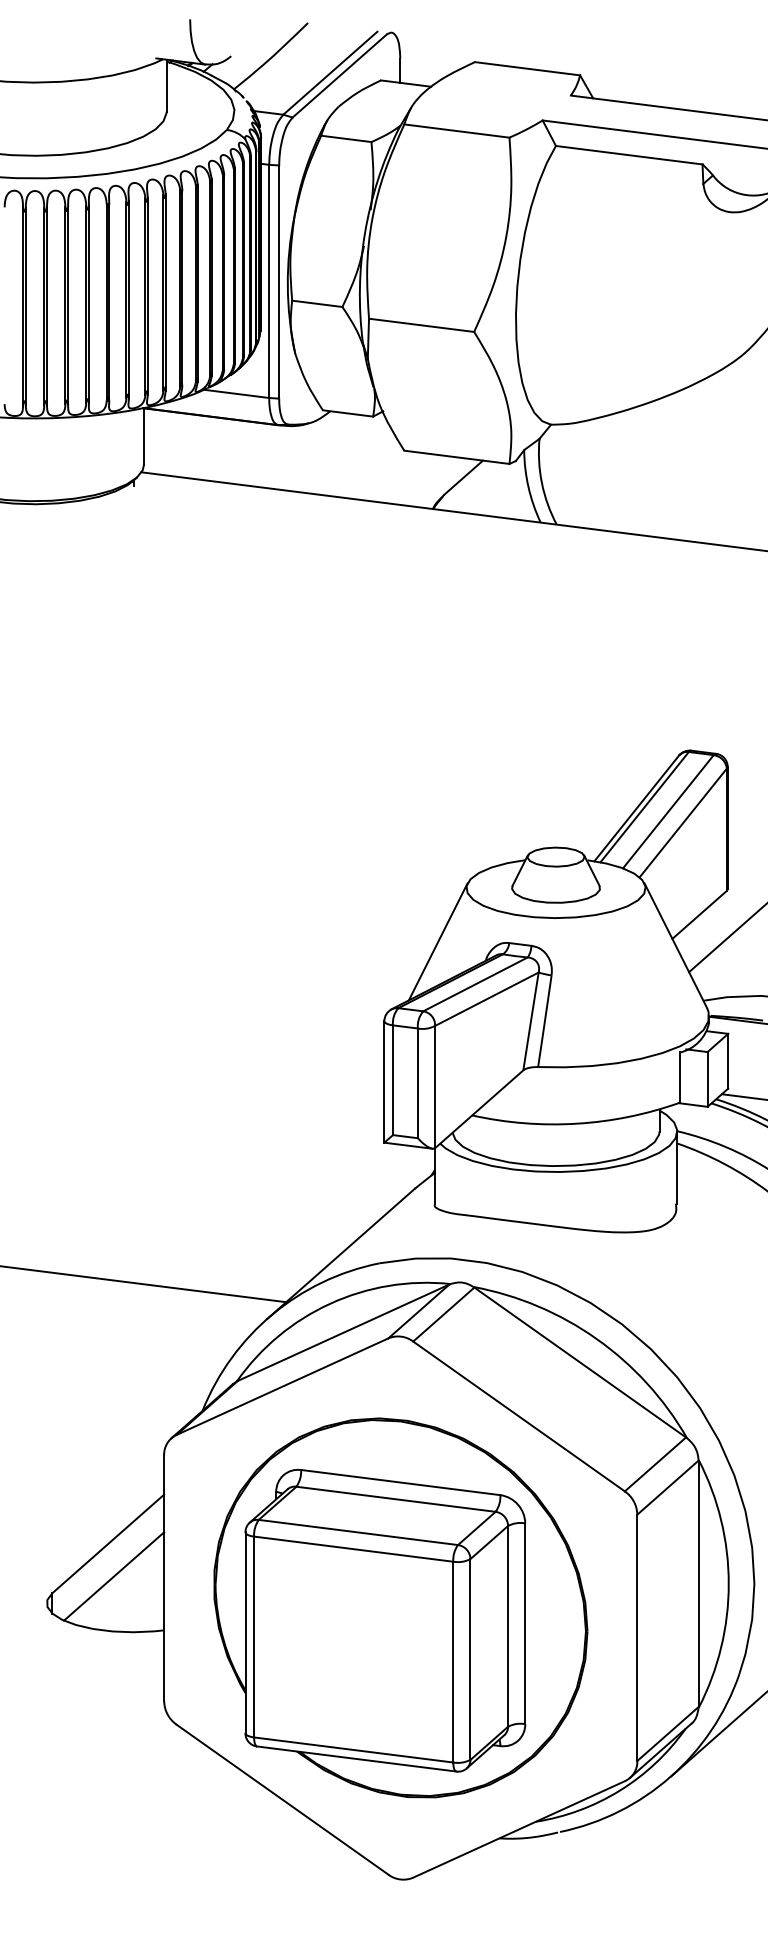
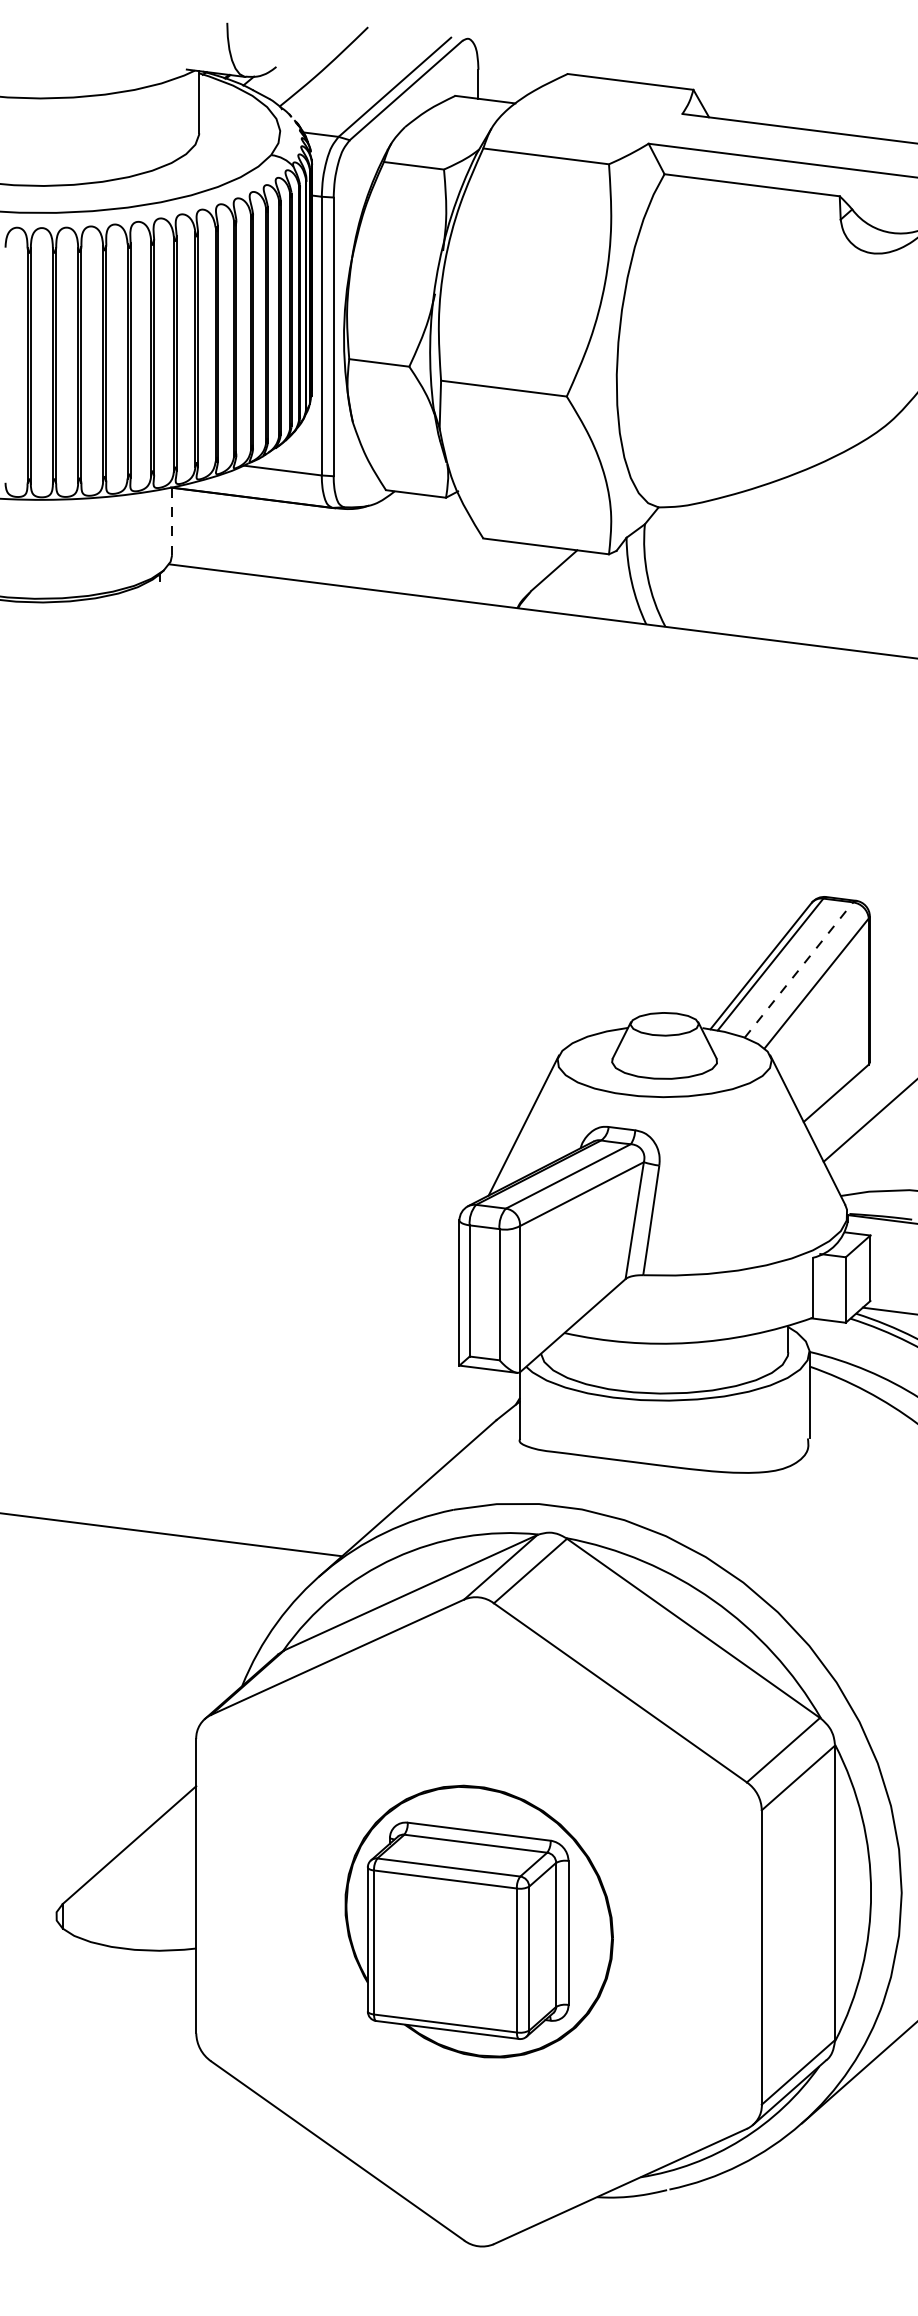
line: (144, 436) -> (172, 521), solid -> dashed
line: (668, 812) -> (798, 970), solid -> dashed
line: (114, 1575) -> (136, 1883), removed
part: (401, 1607) -> (479, 1921), size x0.6

